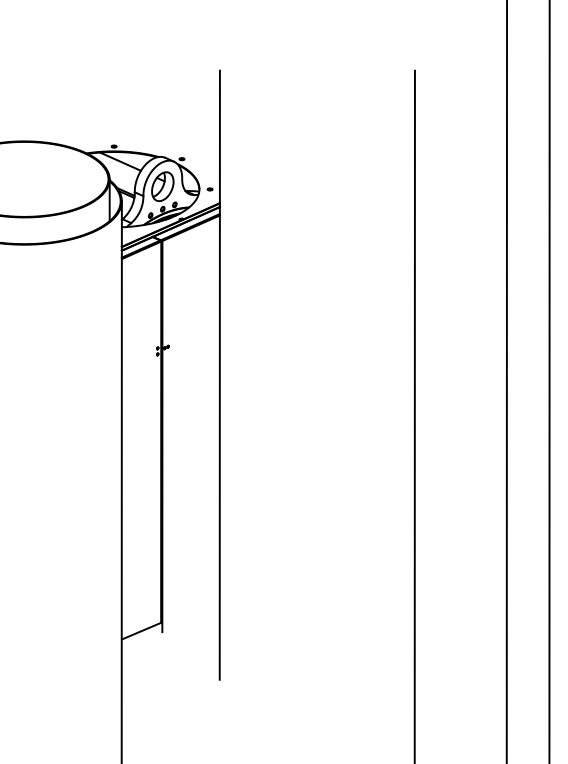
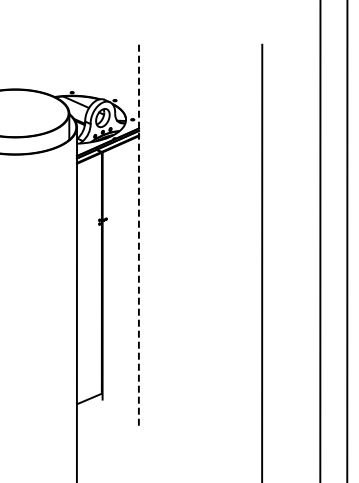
line: (219, 375) -> (138, 237), solid -> dashed

